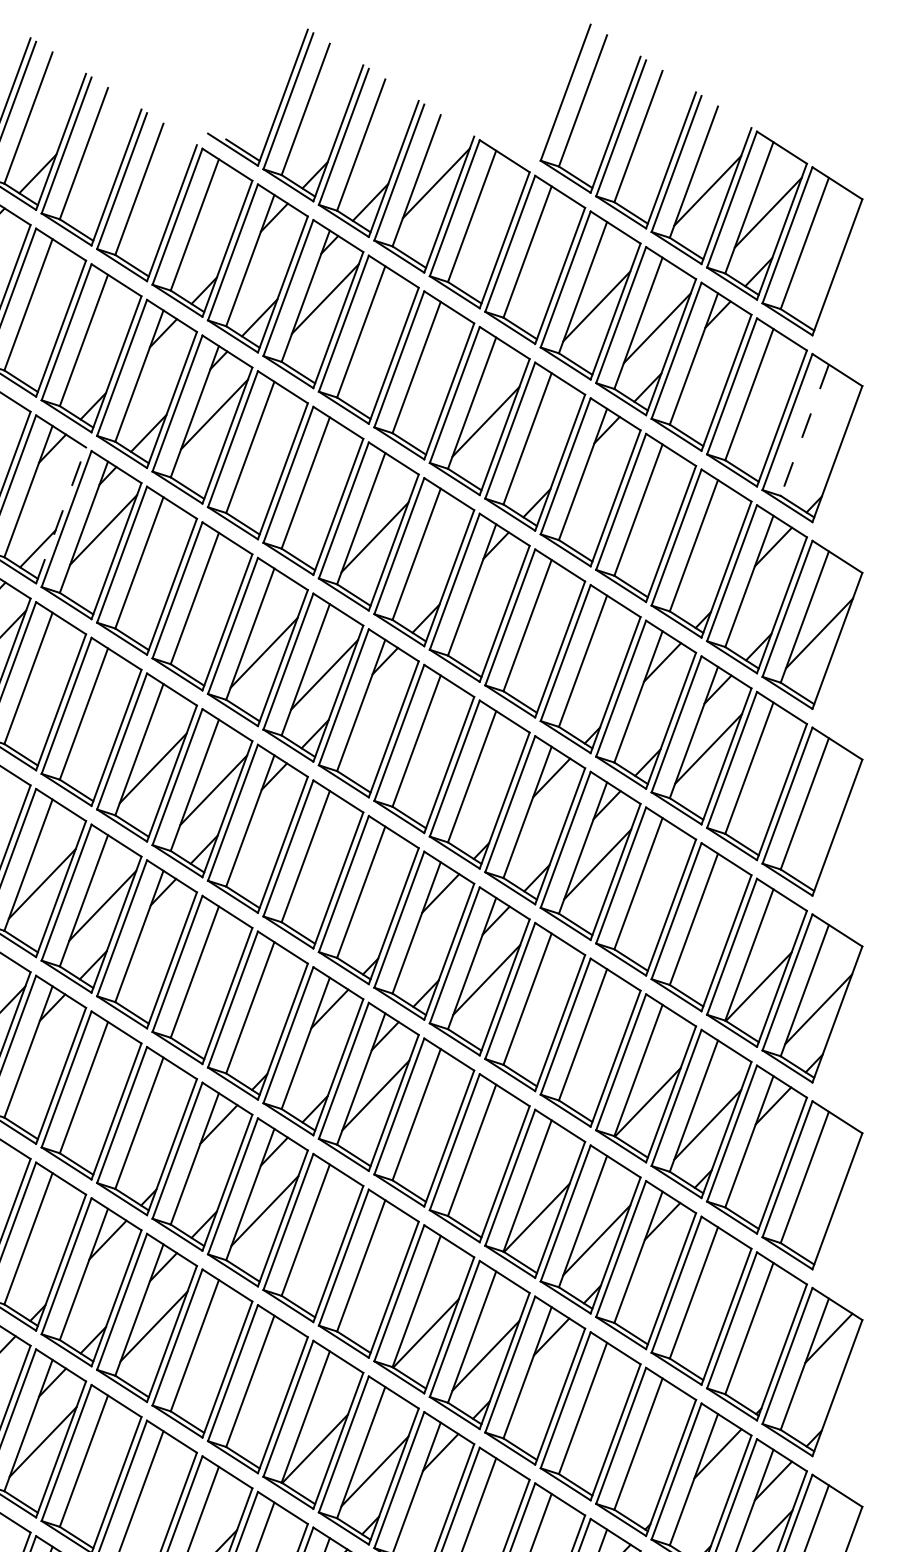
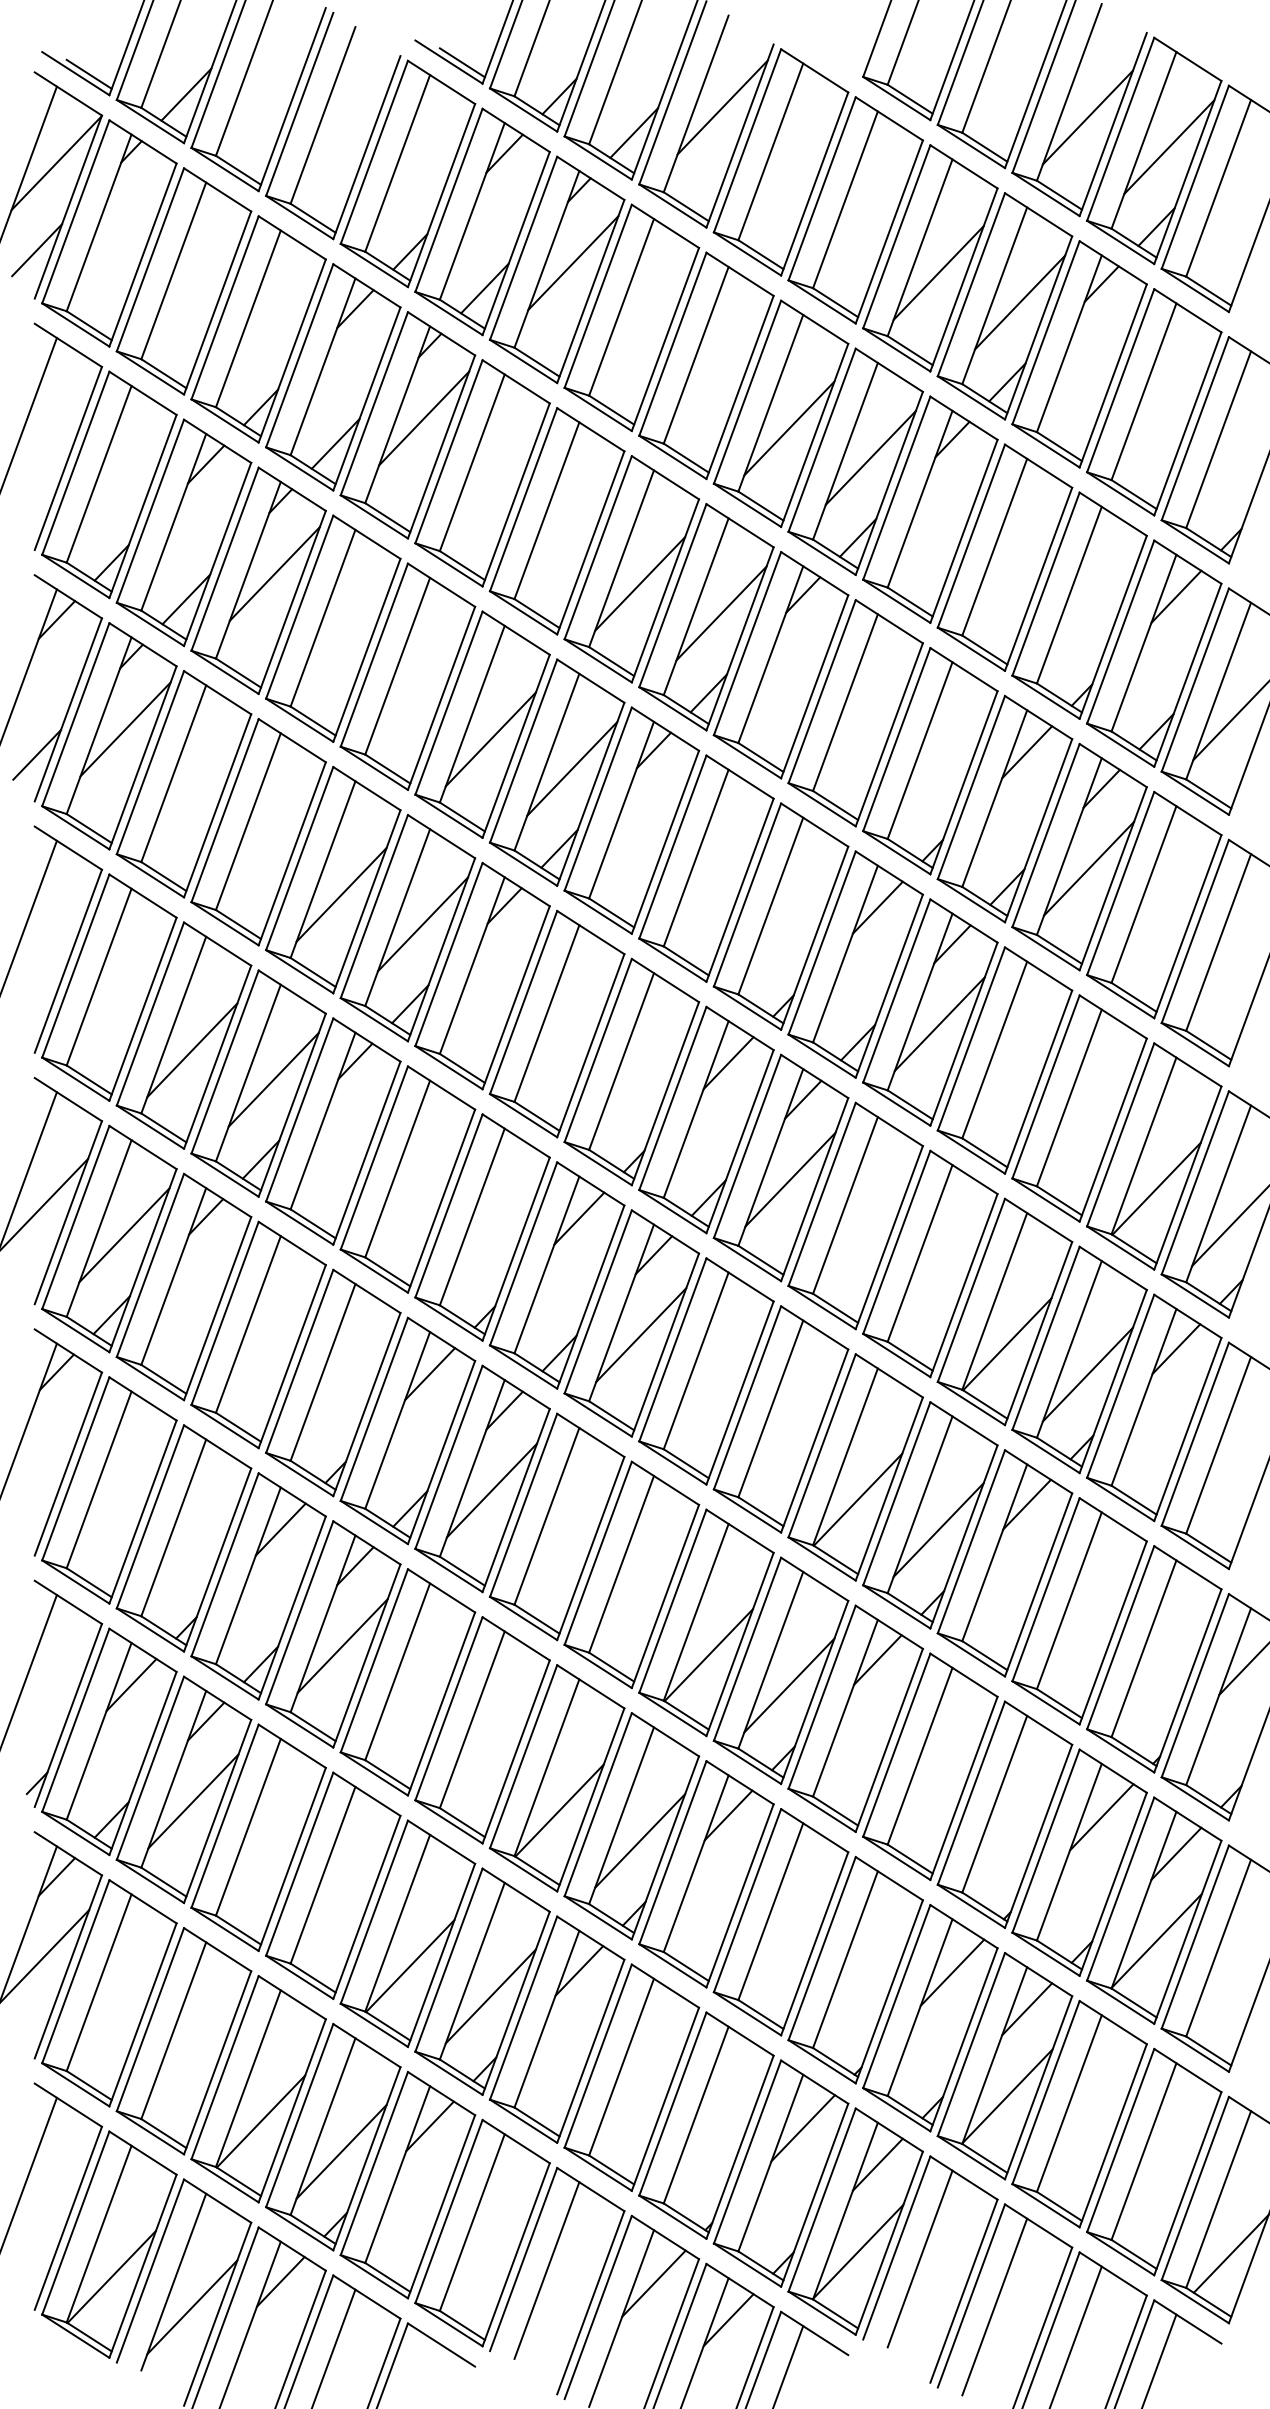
line: (804, 430) -> (1218, 440), dashed -> solid
line: (546, 443) -> (870, 457), added
line: (60, 515) -> (217, 554), dashed -> solid
line: (435, 559) -> (721, 613), added

